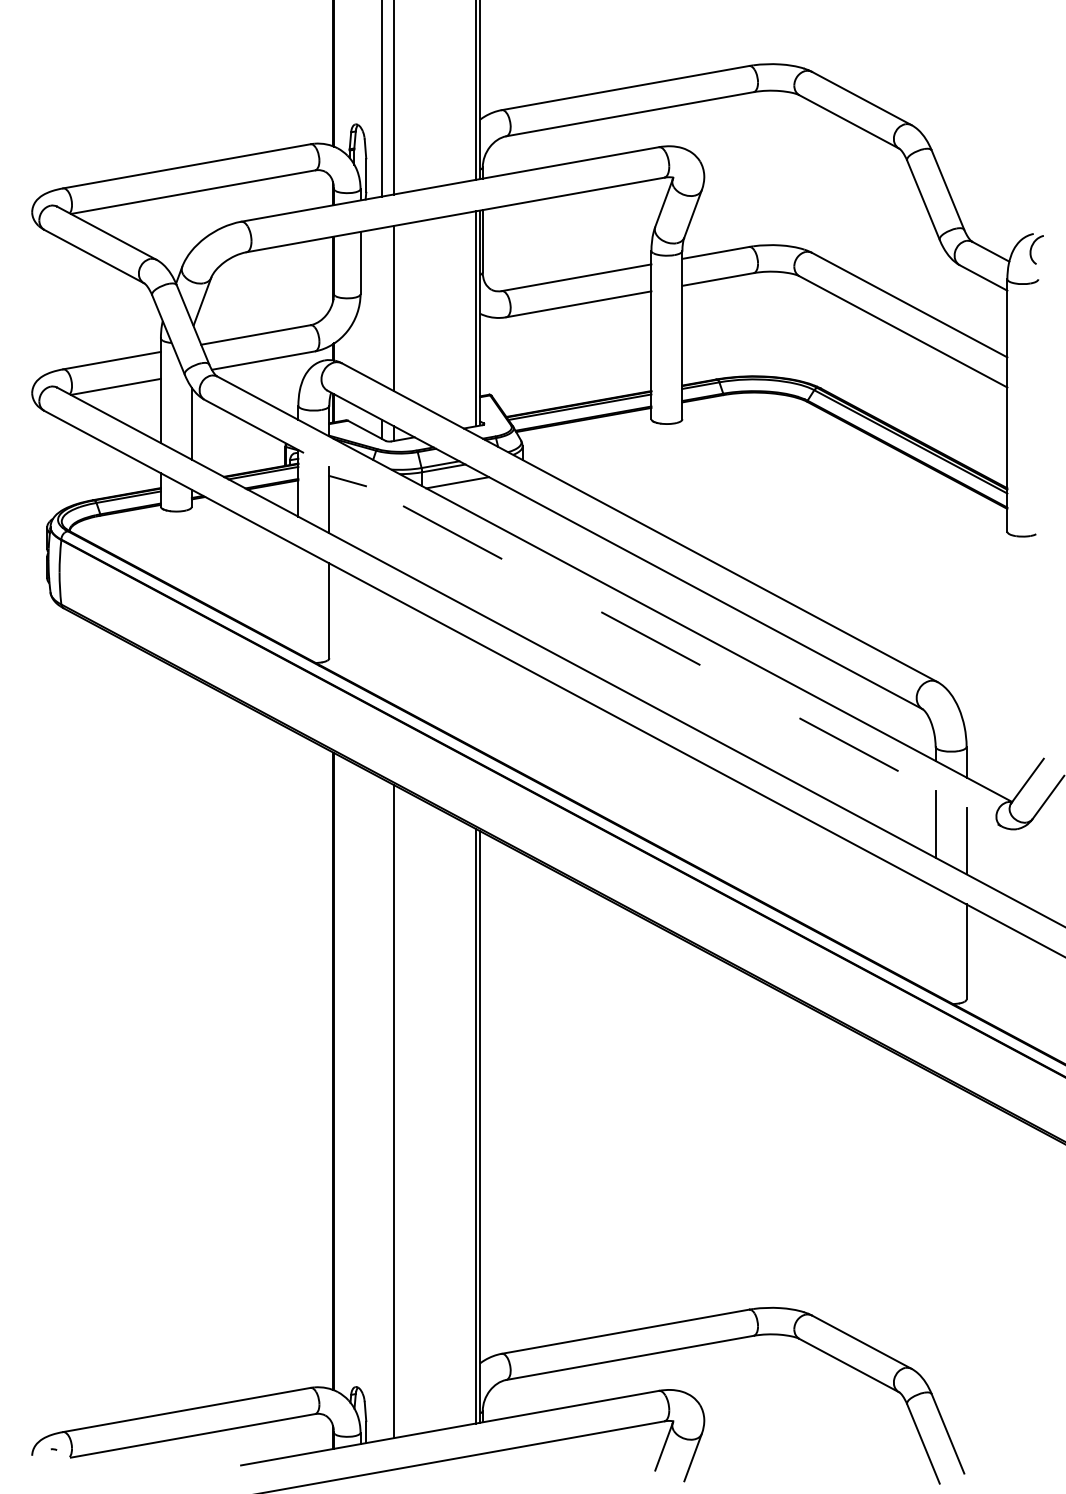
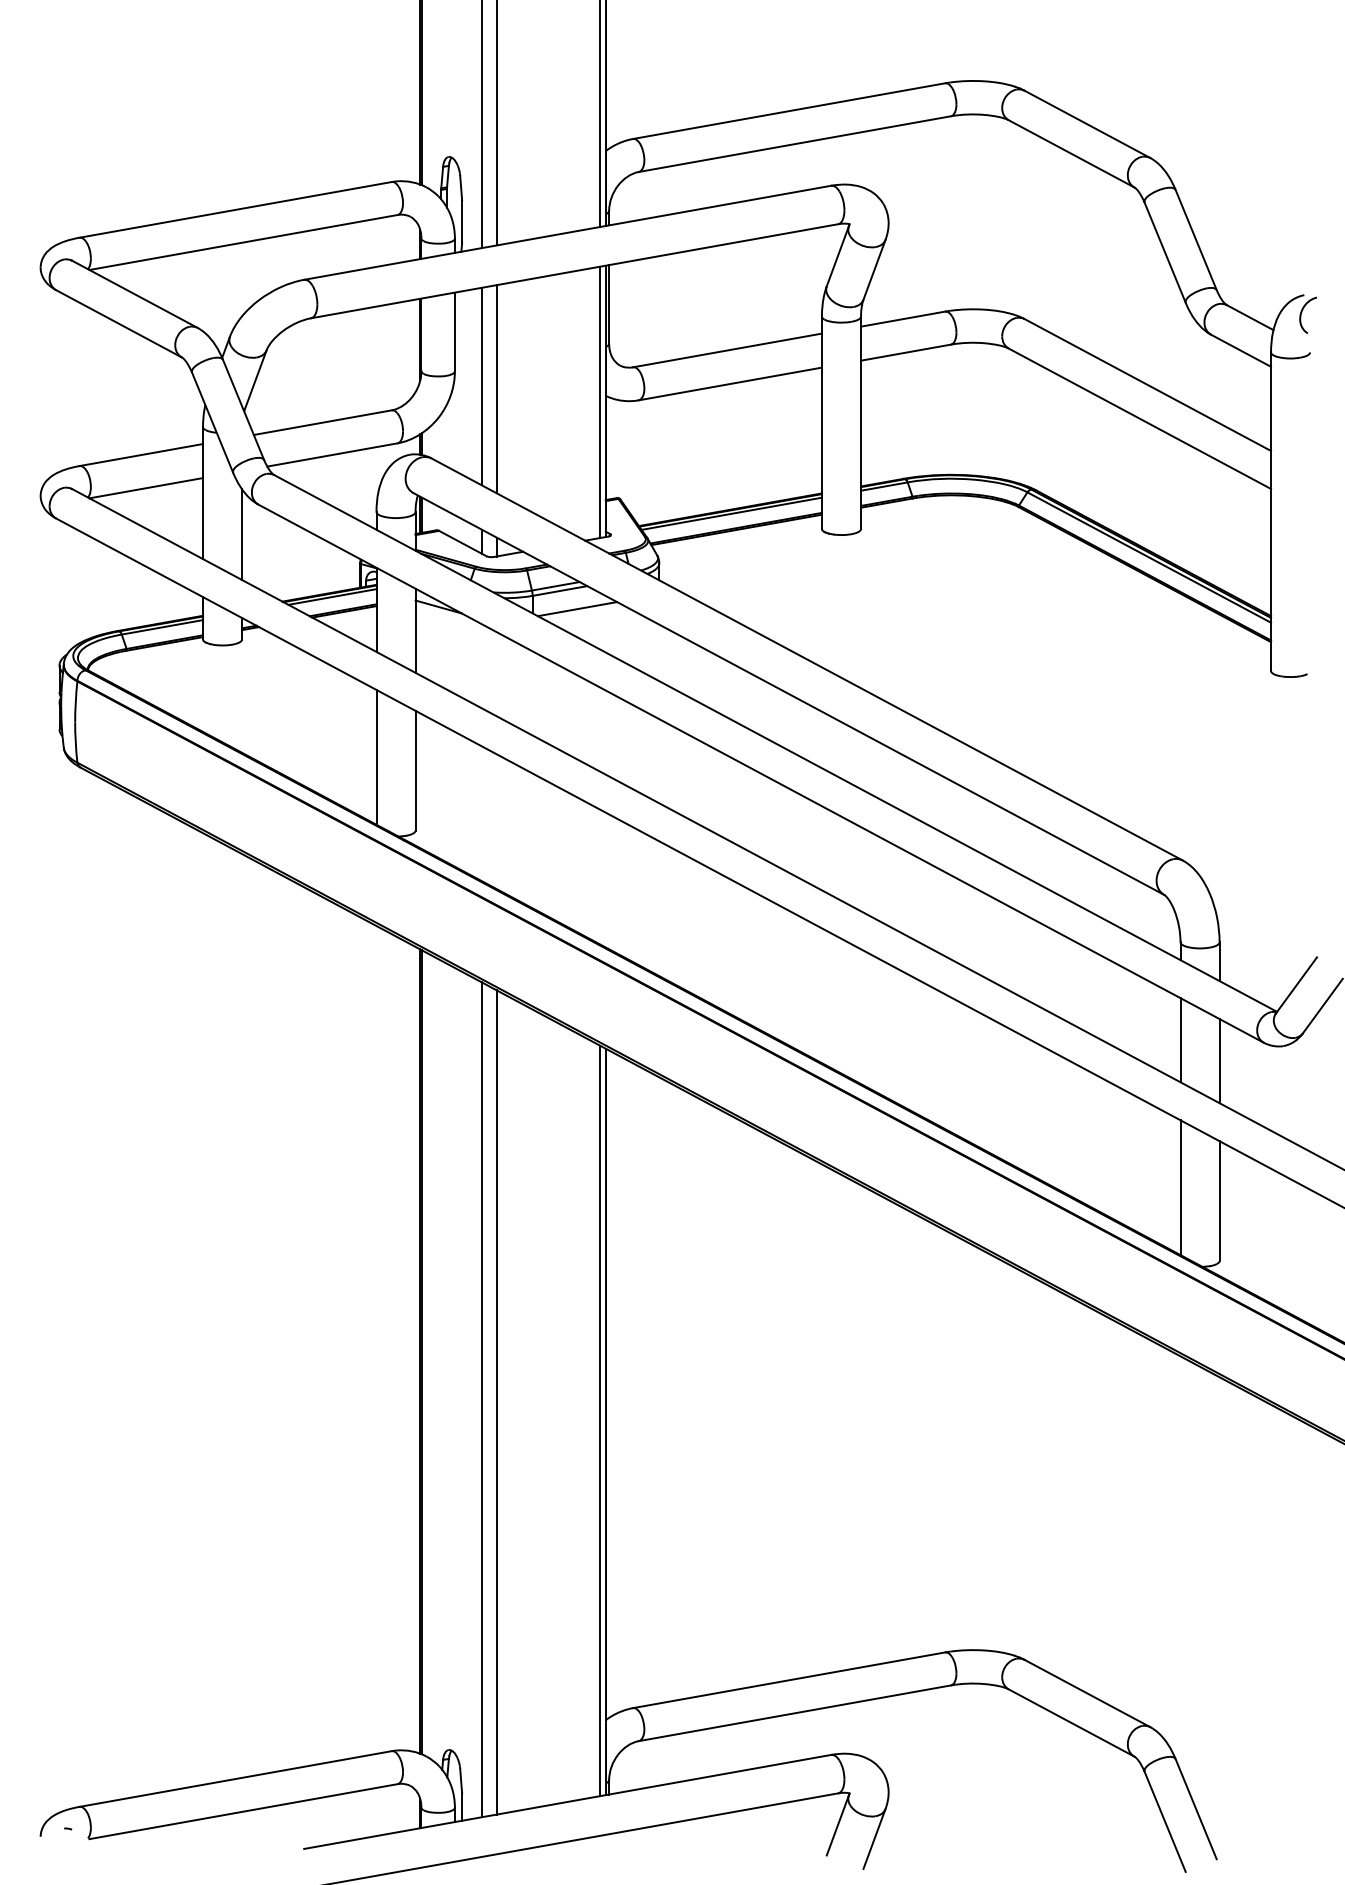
line: (381, 306) -> (481, 386), added
line: (298, 599) -> (376, 756), added
line: (603, 613) -> (761, 774), dashed -> solid
line: (935, 940) -> (1180, 1186), added
line: (381, 1109) -> (481, 1399), added

